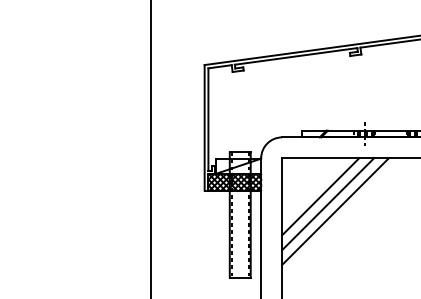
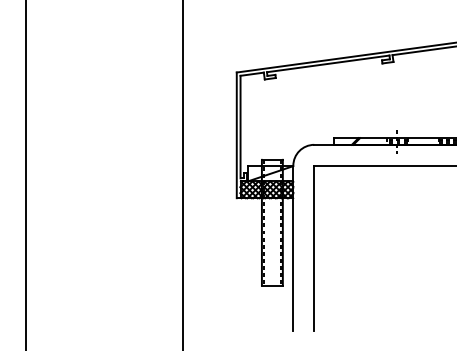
line: (320, 196) -> (352, 203), removed
line: (328, 204) -> (360, 211), removed
line: (335, 211) -> (367, 218), removed

